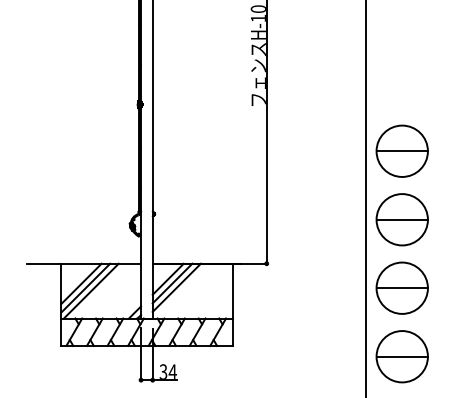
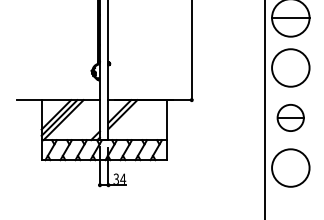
line: (401, 219) -> (290, 67), removed
line: (176, 287) -> (125, 117), removed
part: (401, 287) -> (290, 117), size x0.7
line: (401, 356) -> (290, 167), removed

